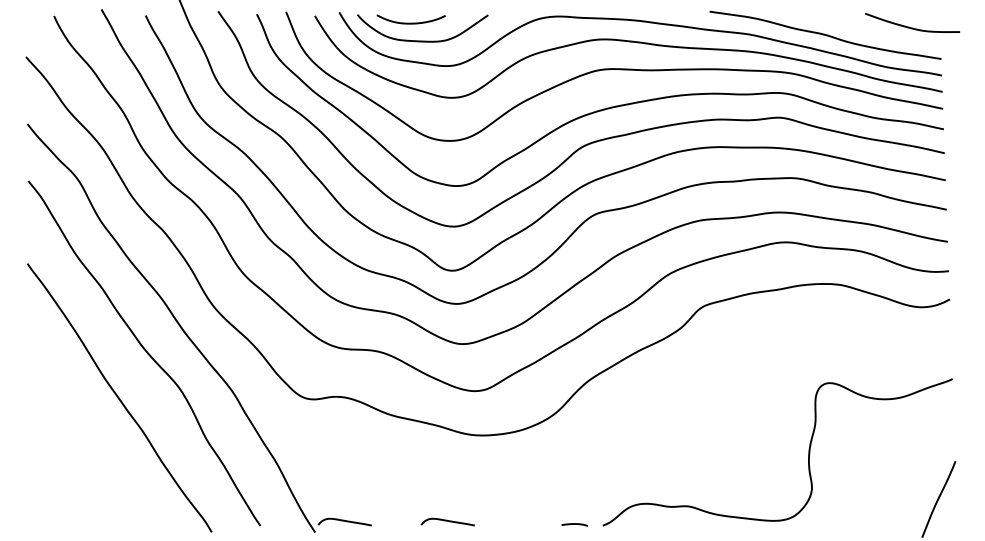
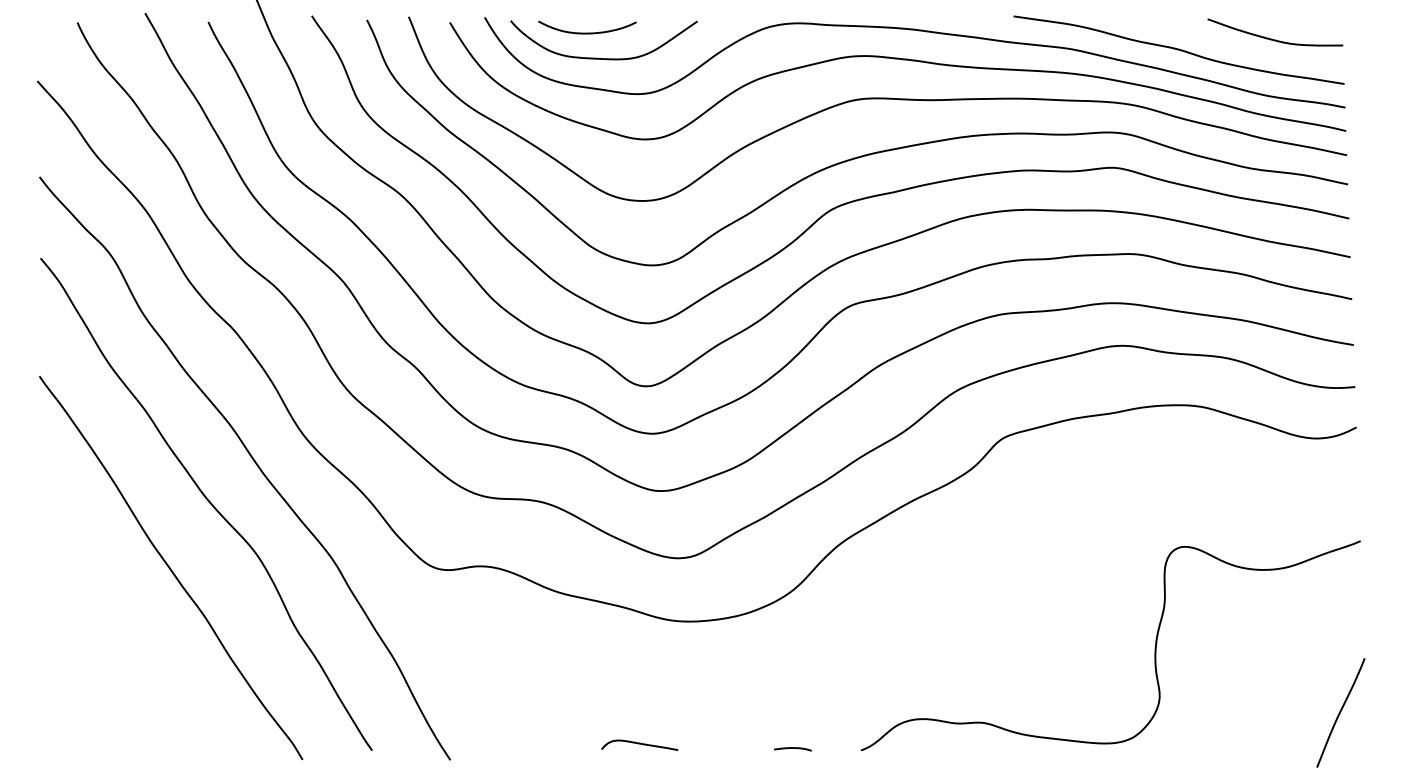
curve: (910, 27) -> (1272, 38), moved
curve: (344, 521) -> (492, 744), removed
curve: (574, 524) -> (792, 748), moved

